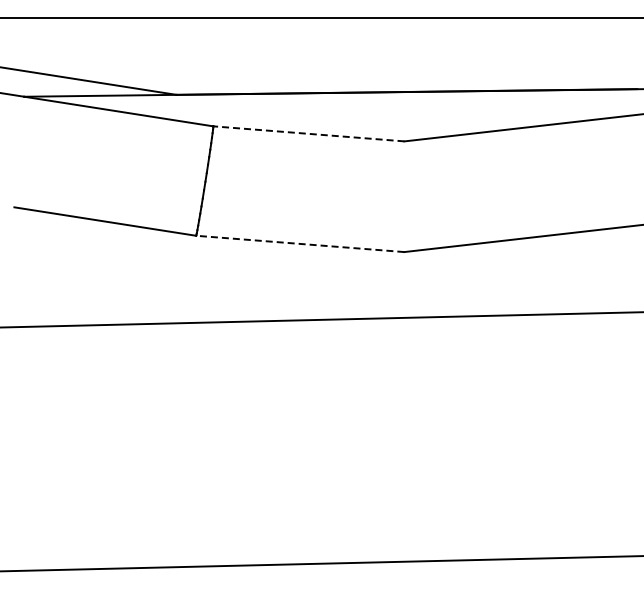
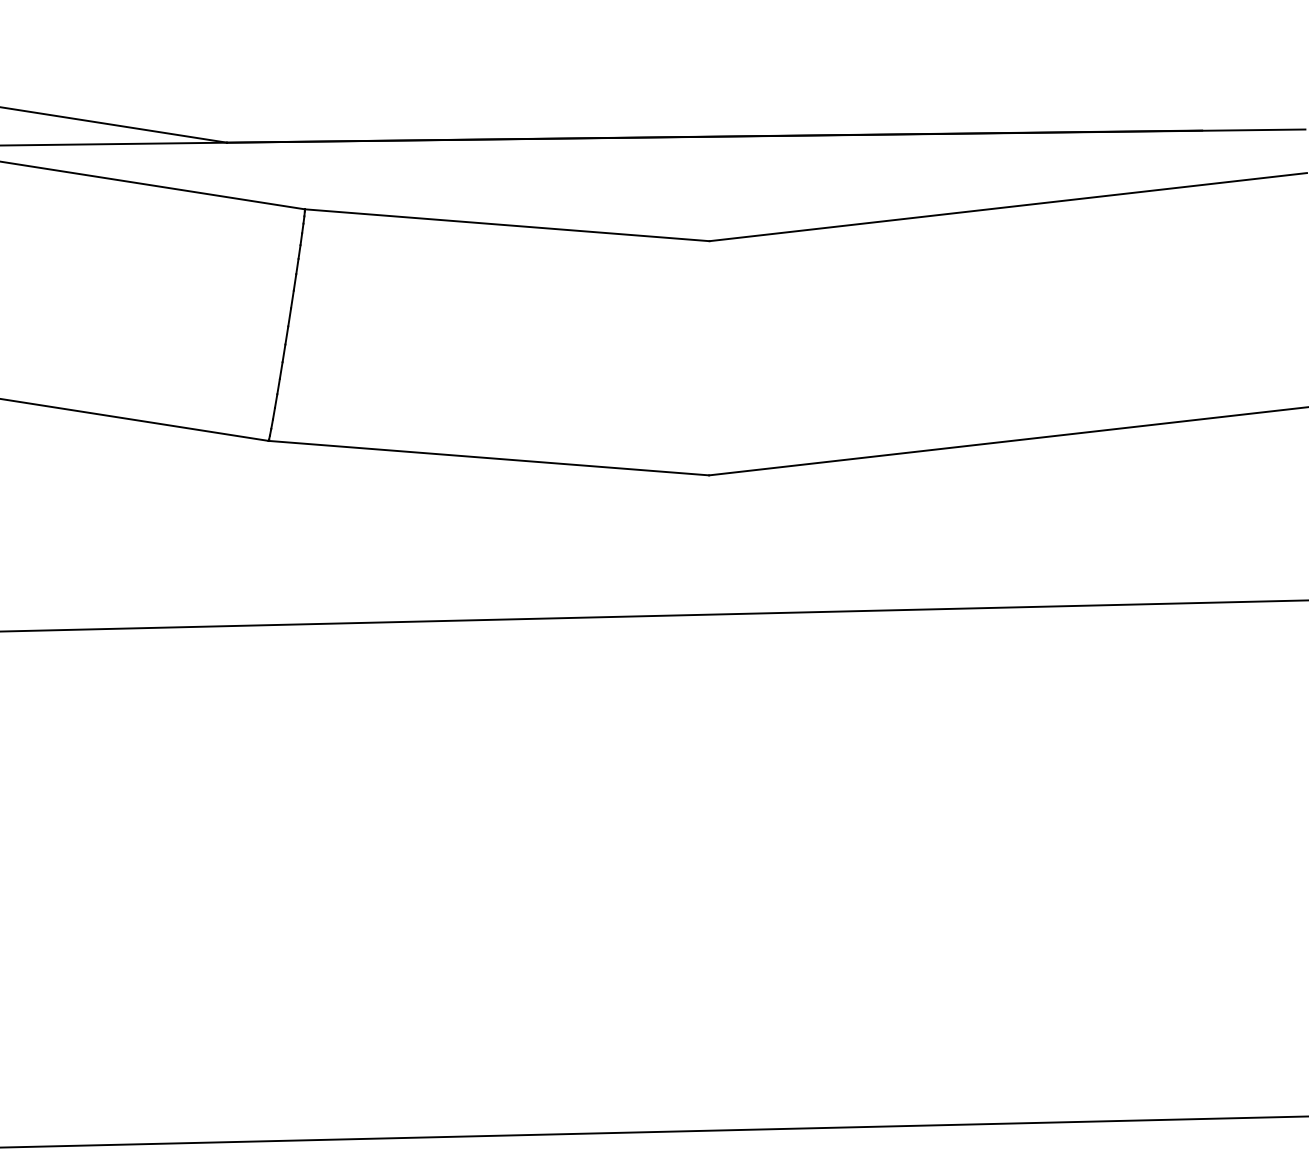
line: (308, 133) -> (506, 224), dashed -> solid
line: (299, 243) -> (487, 457), dashed -> solid

